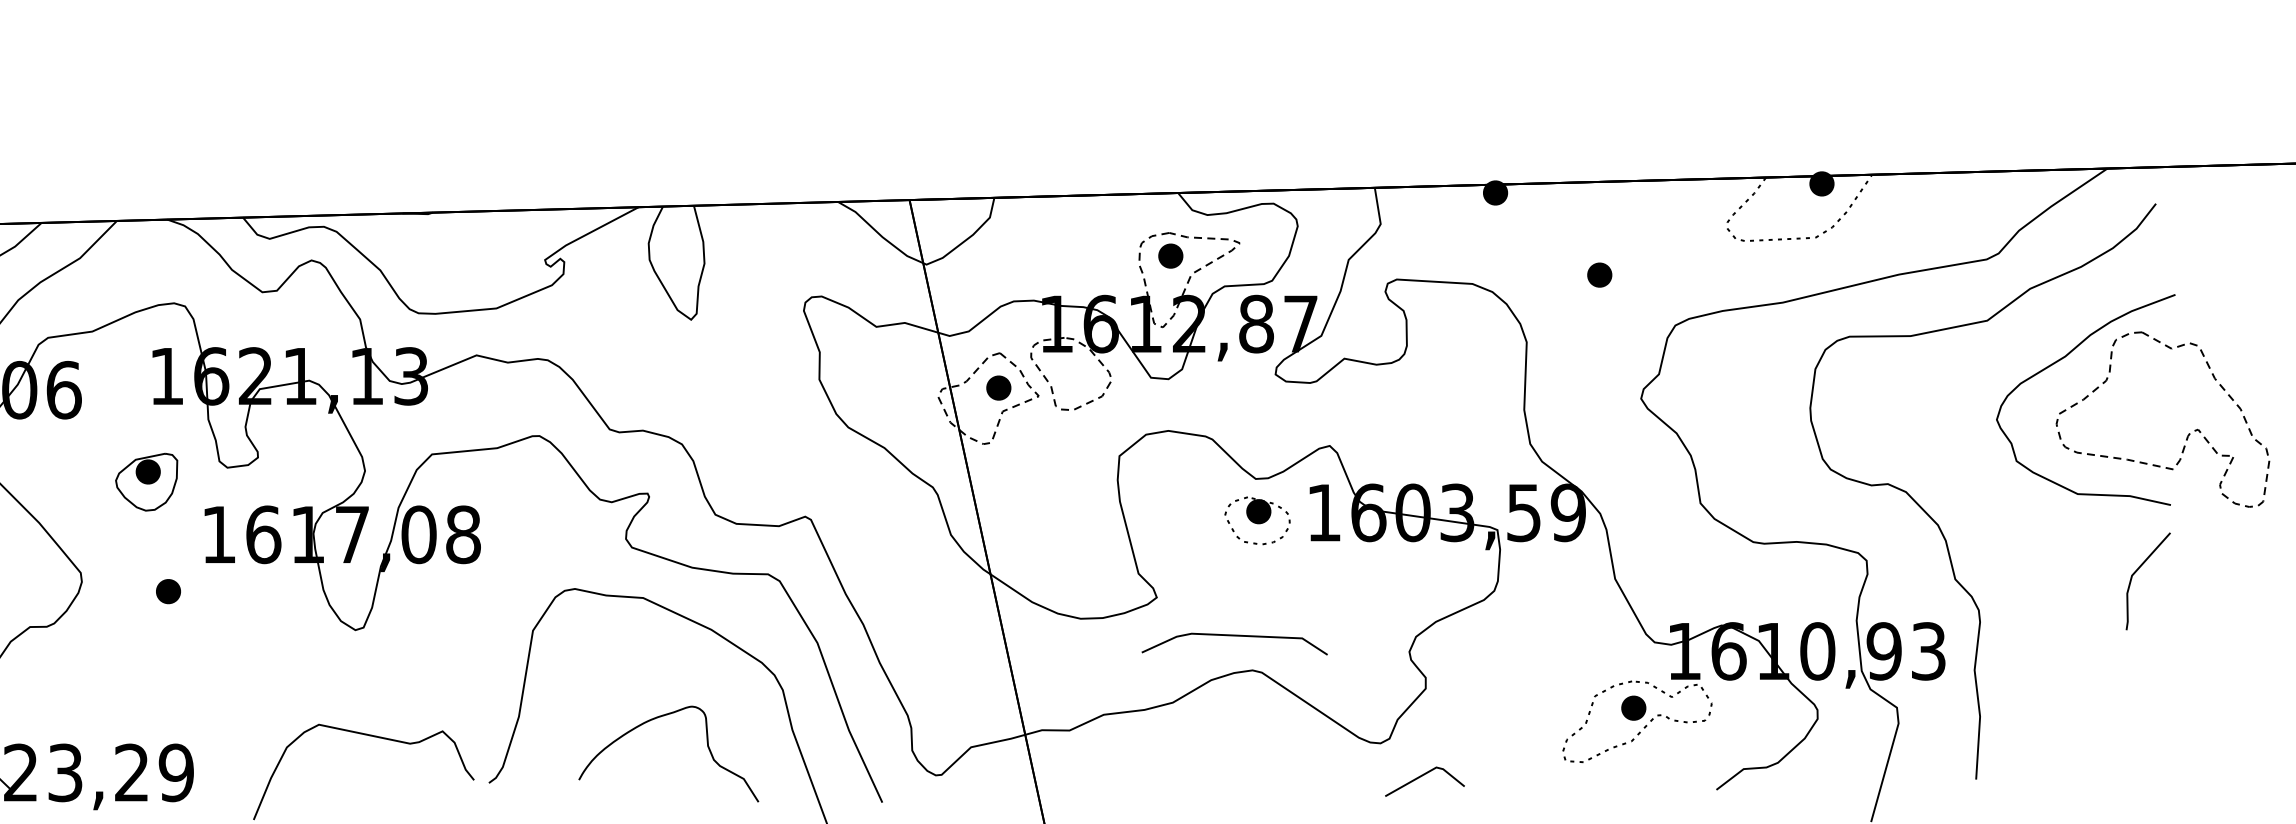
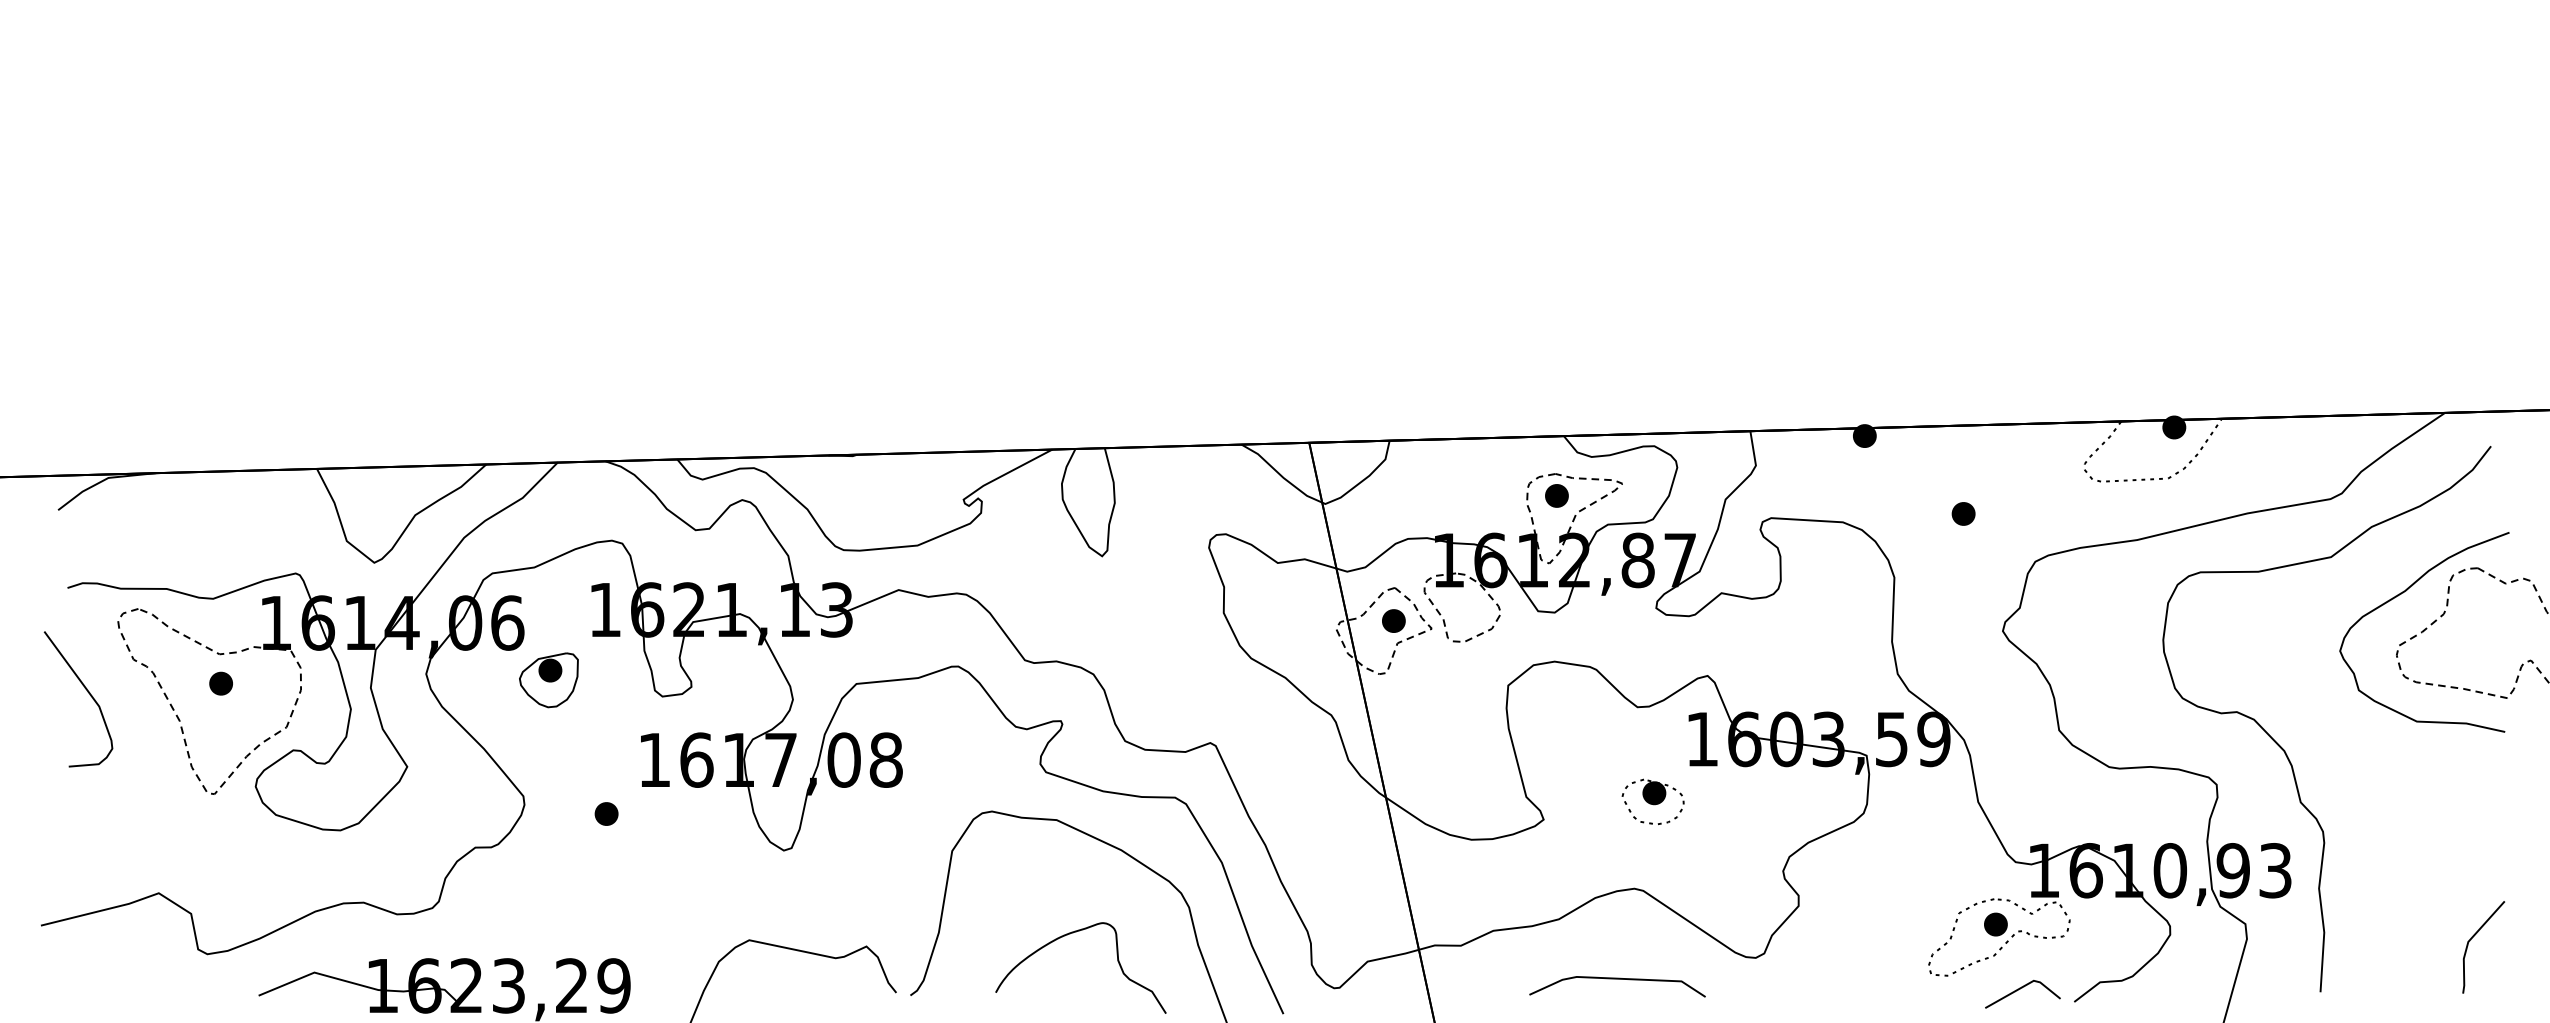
part: (146, 482) -> (548, 680), moved
part: (1256, 520) -> (1652, 801), moved
line: (2137, 571) -> (2473, 937), moved
line: (1234, 636) -> (1617, 979), moved
line: (1422, 776) -> (2020, 989), moved

